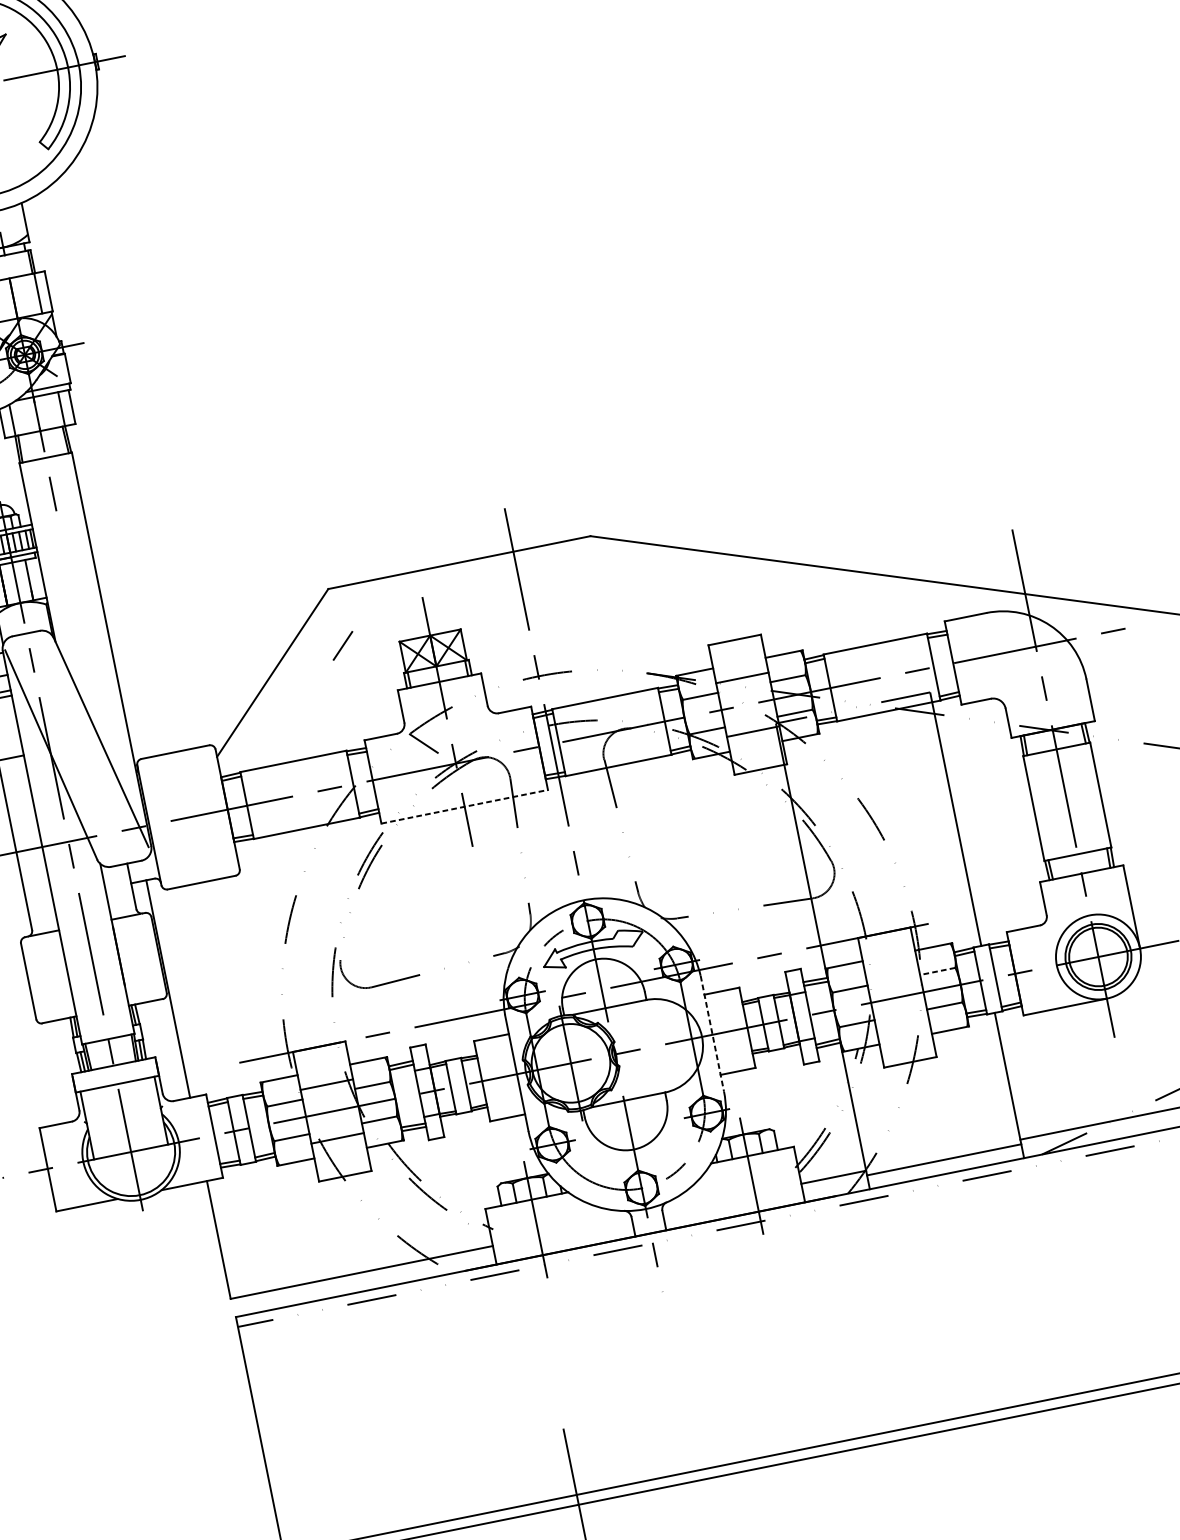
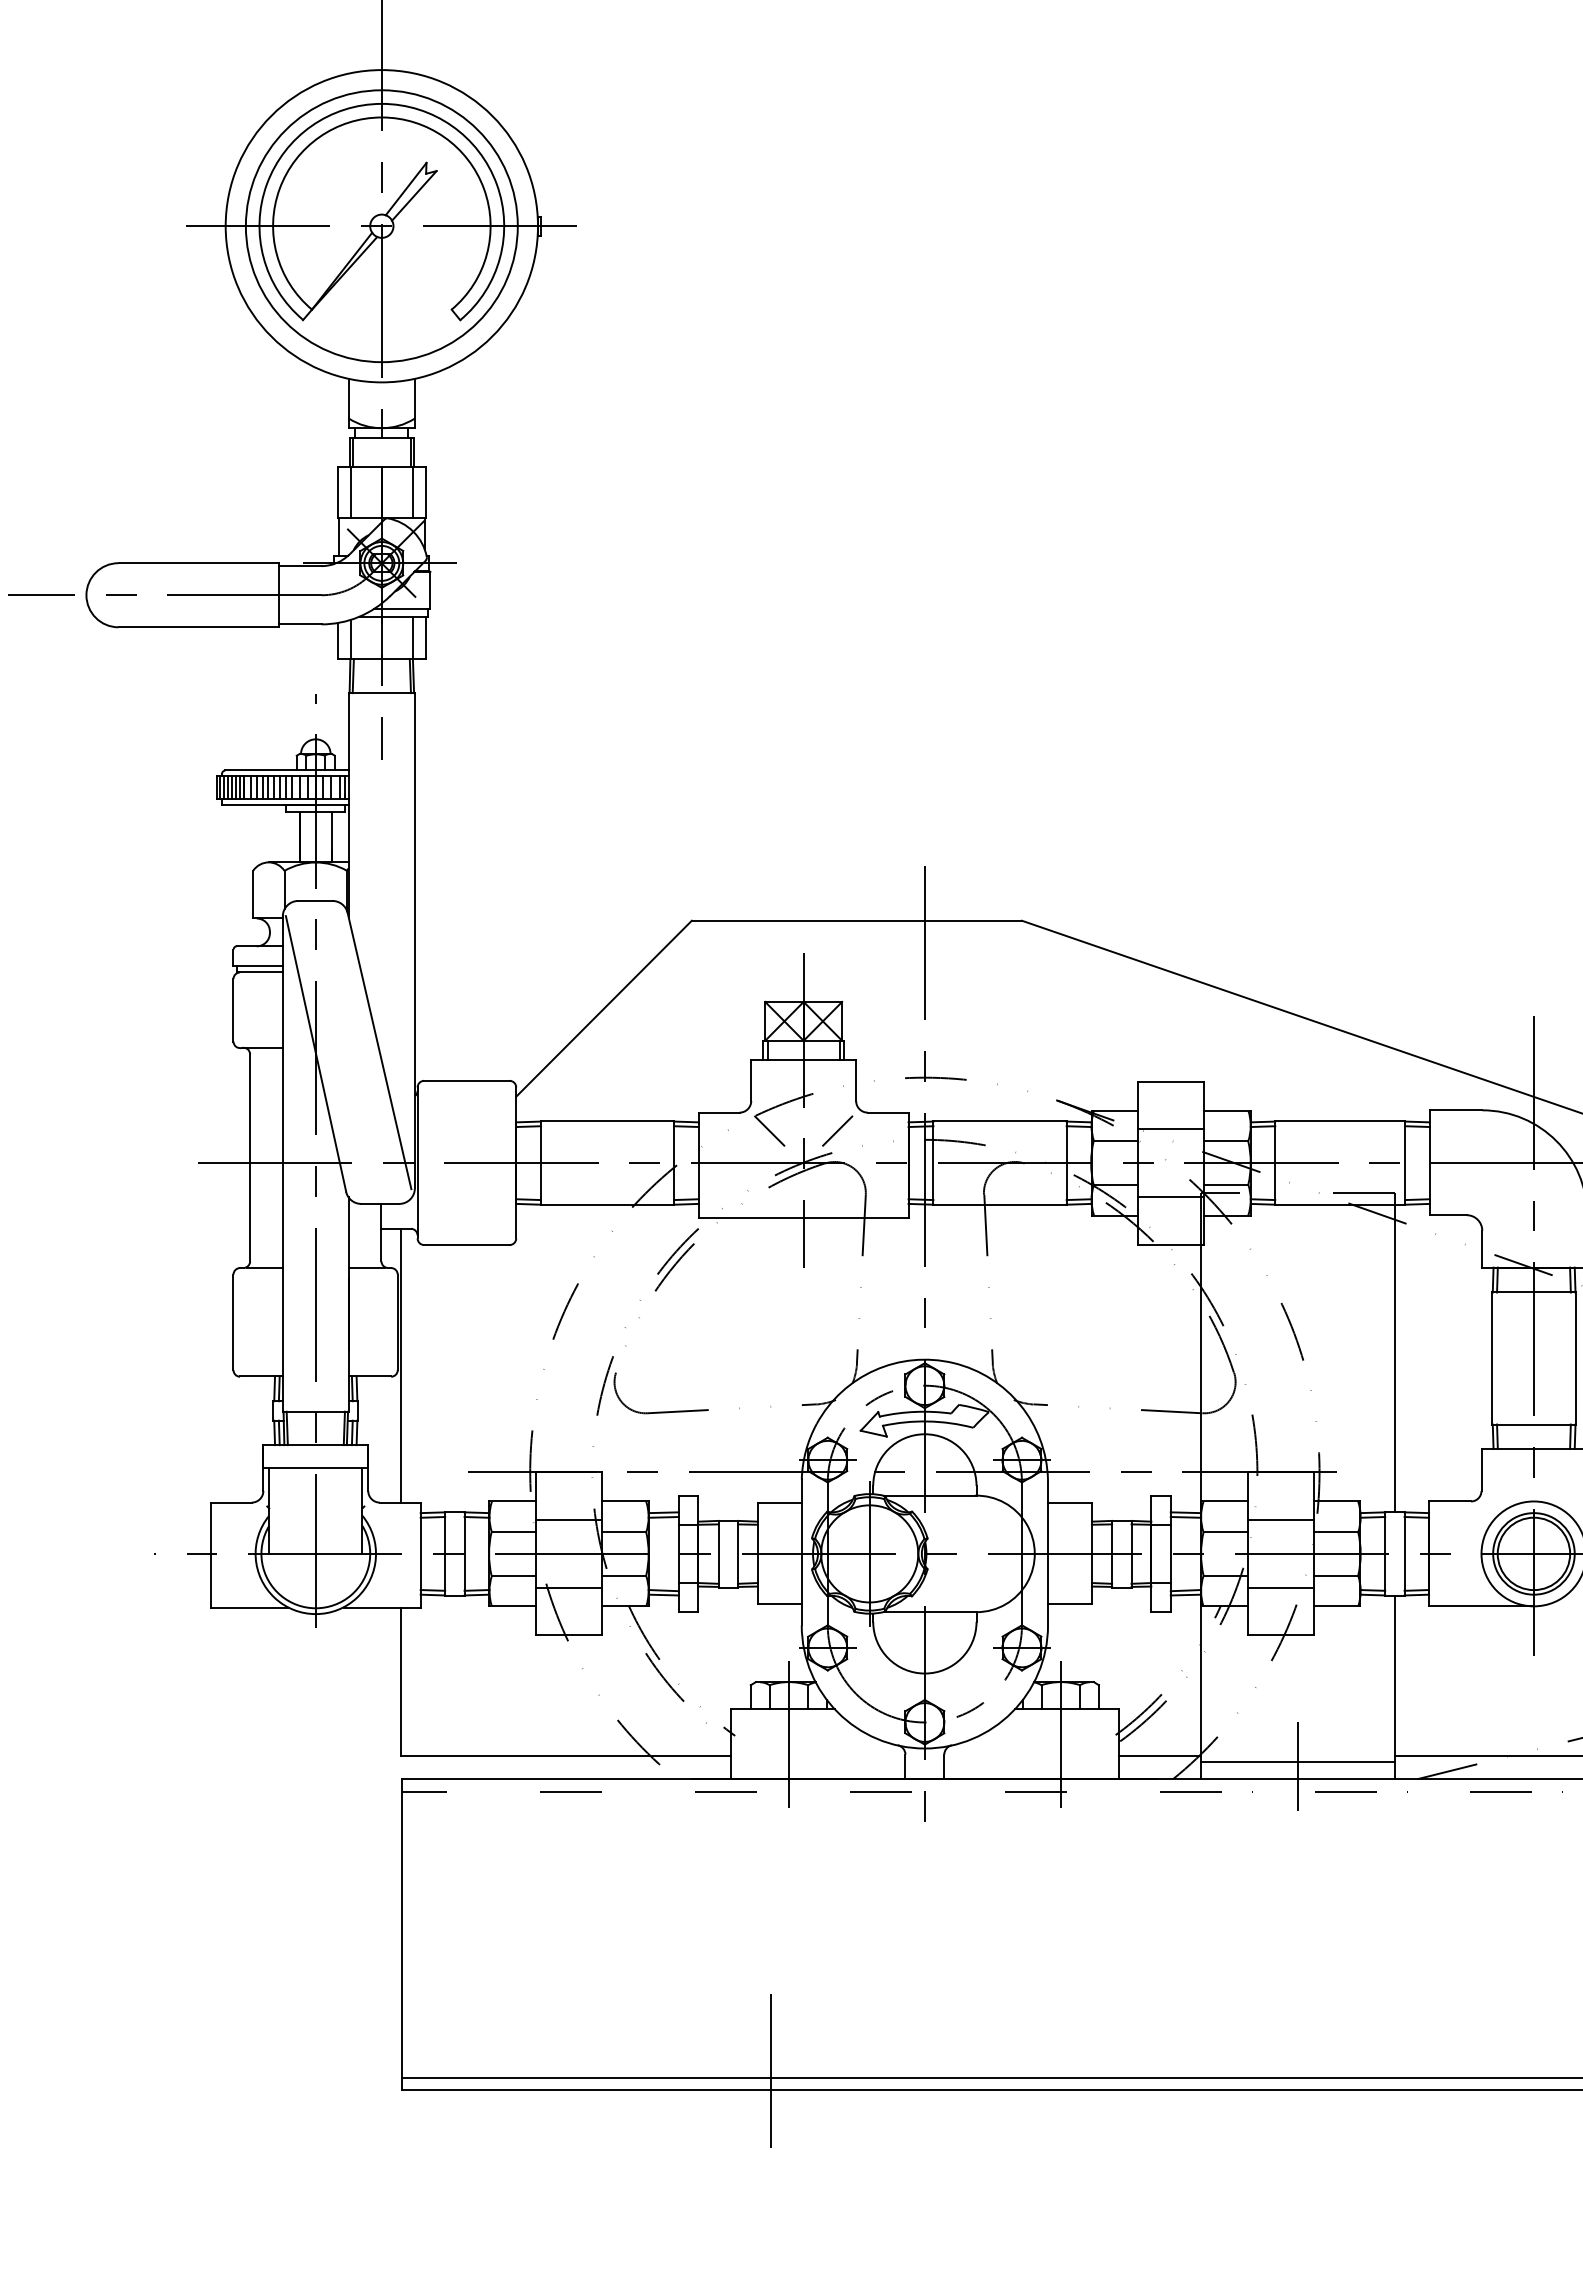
line: (342, 645) -> (837, 1130), moved
line: (464, 806) -> (803, 1217), dashed -> solid
line: (891, 971) -> (1280, 1520), added
line: (937, 971) -> (1335, 1532), dashed -> solid
line: (902, 1024) -> (1280, 1587), added
line: (712, 1033) -> (1048, 1552), dashed -> solid
line: (944, 1163) -> (1297, 1766), added

